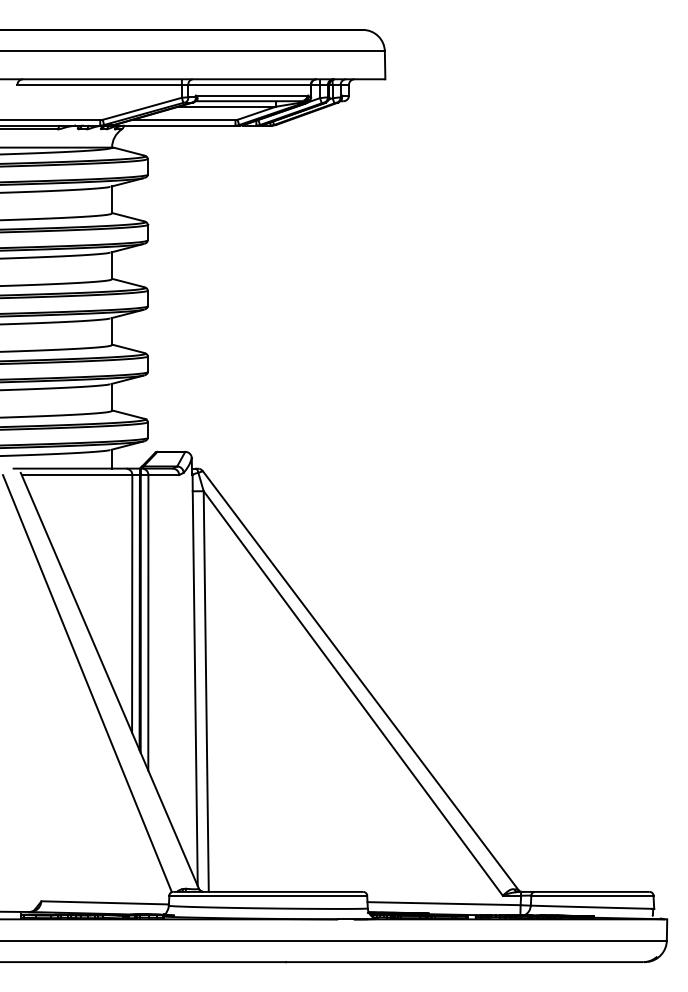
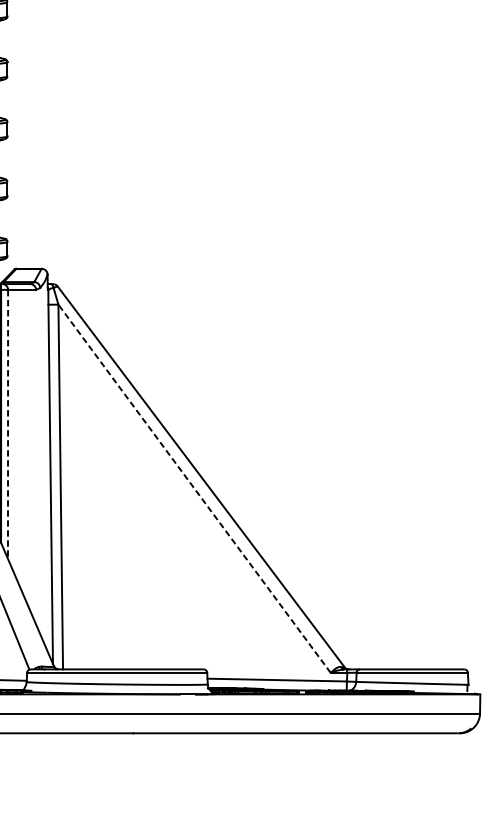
line: (148, 622) -> (8, 424), solid -> dashed
line: (353, 693) -> (194, 488), solid -> dashed

